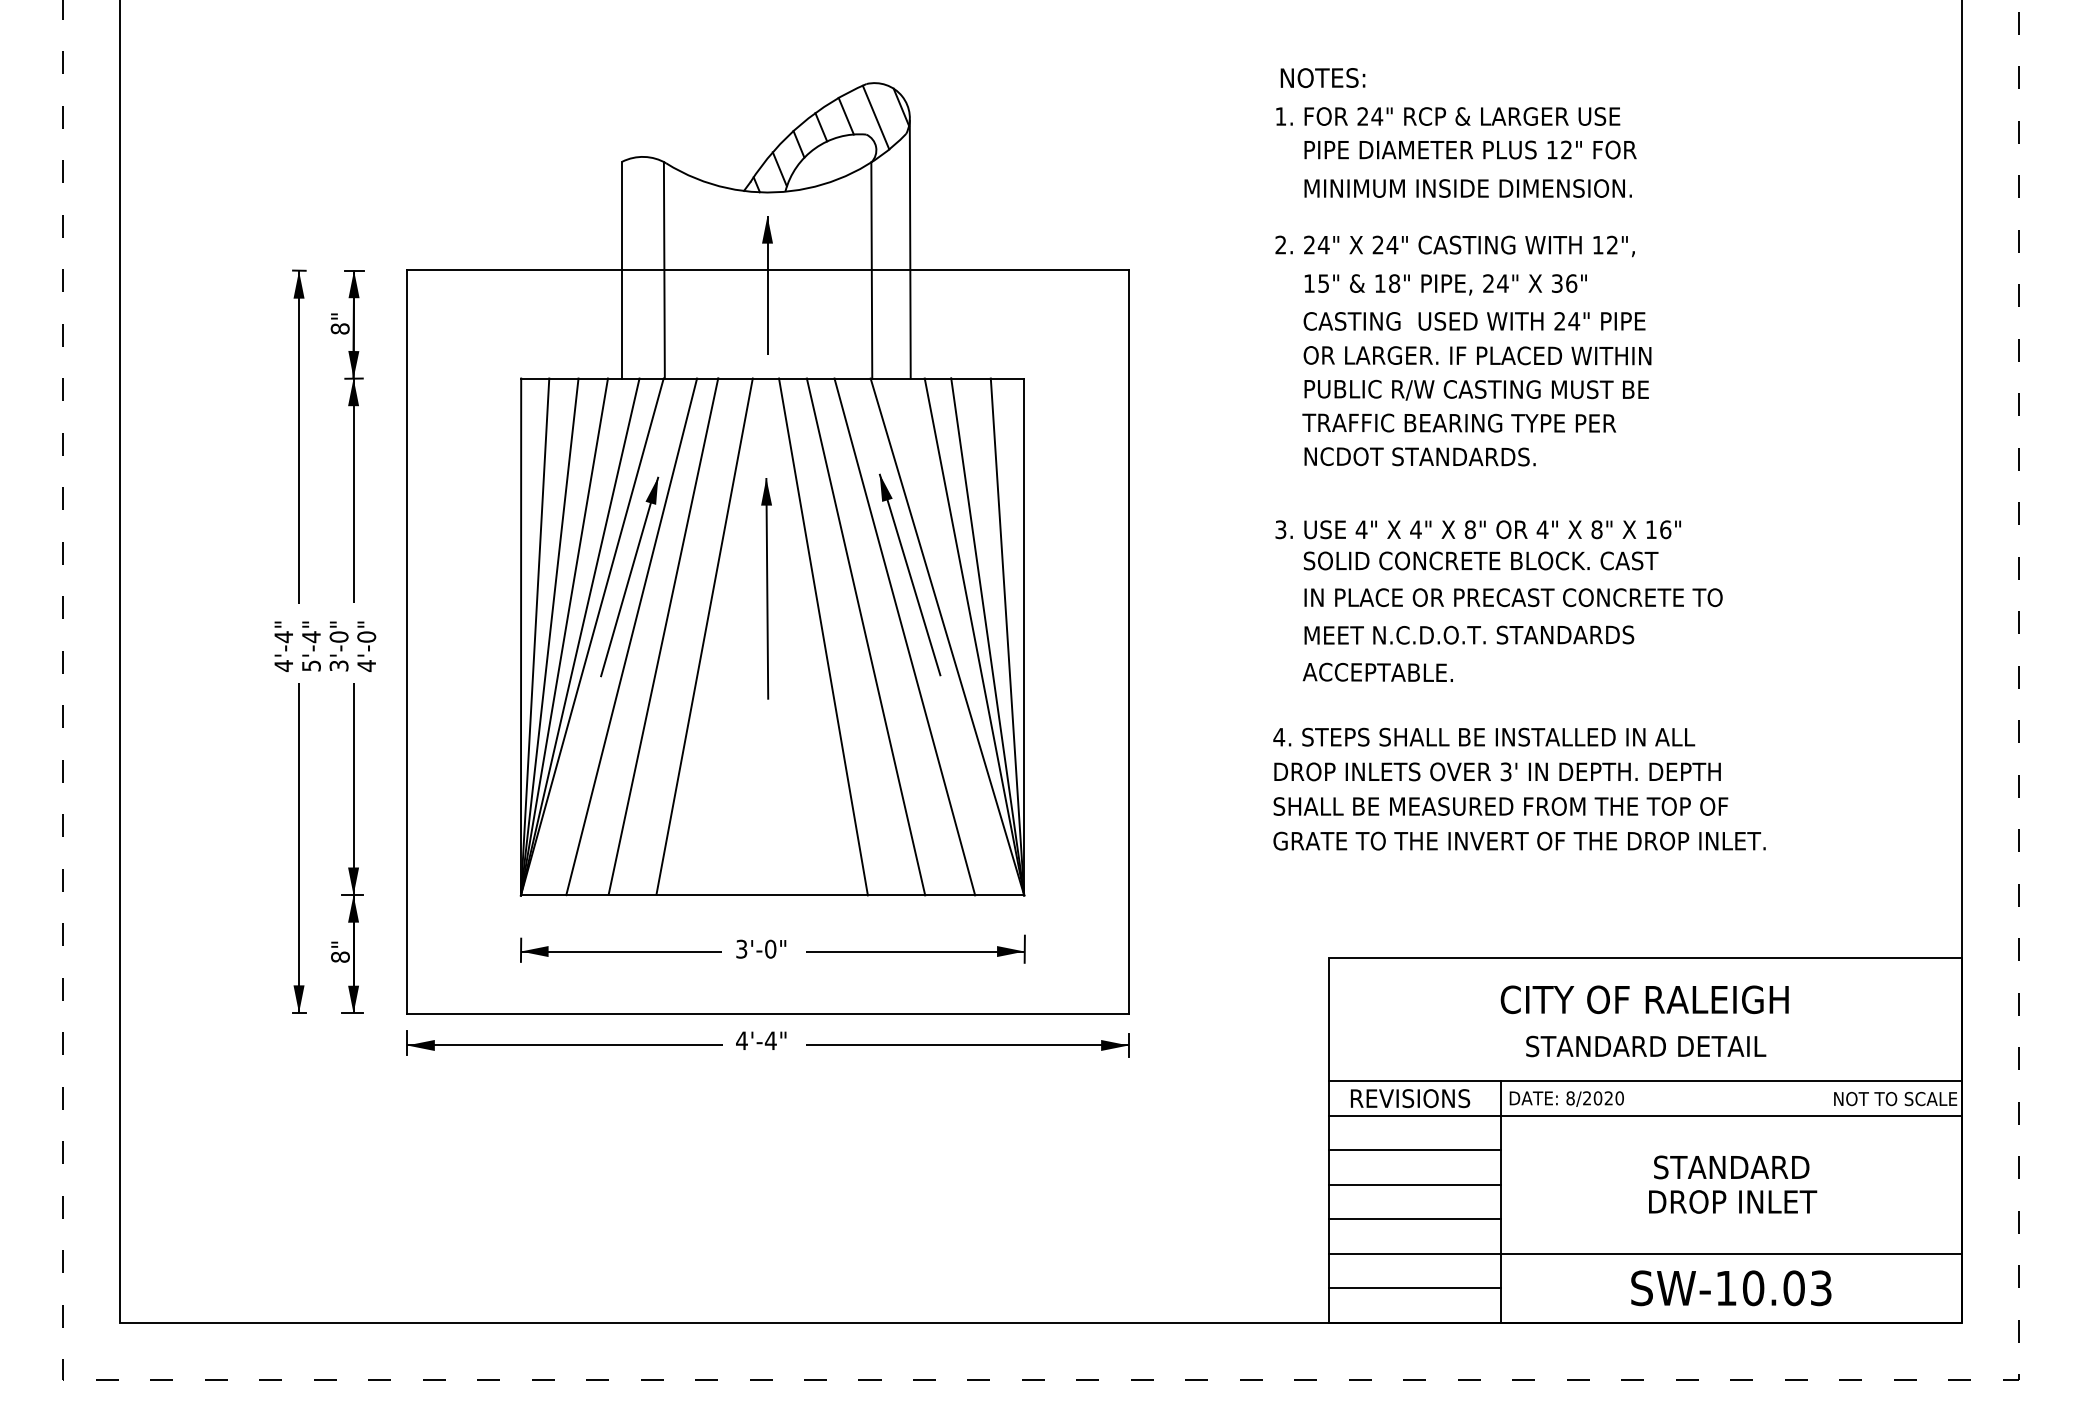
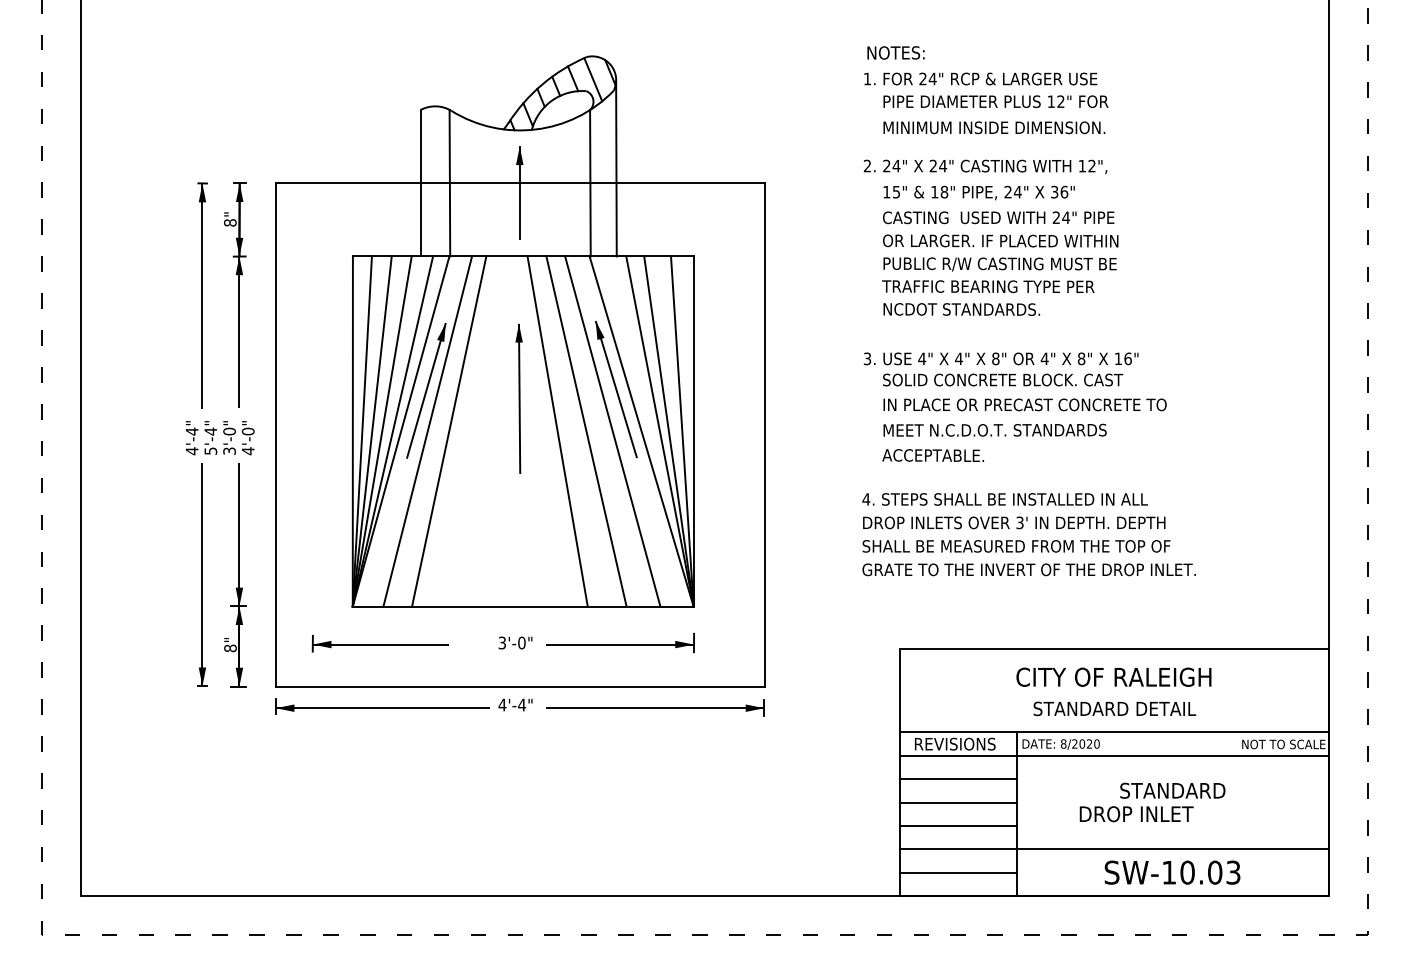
line: (703, 635) -> (476, 430), removed
part: (619, 949) -> (379, 643), moved
text: (1732, 1202) -> (1136, 814), moved

